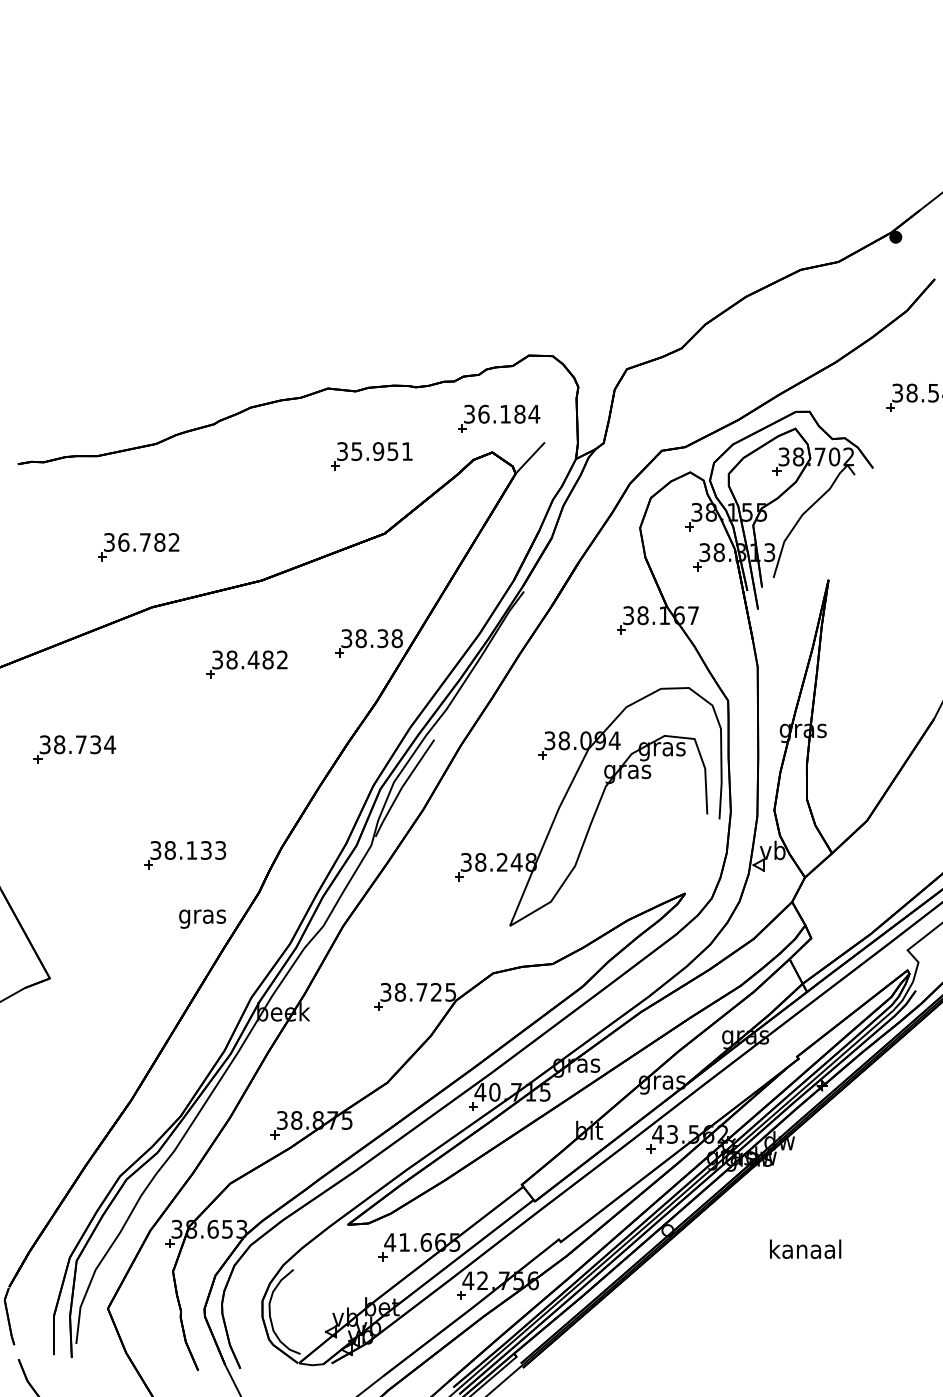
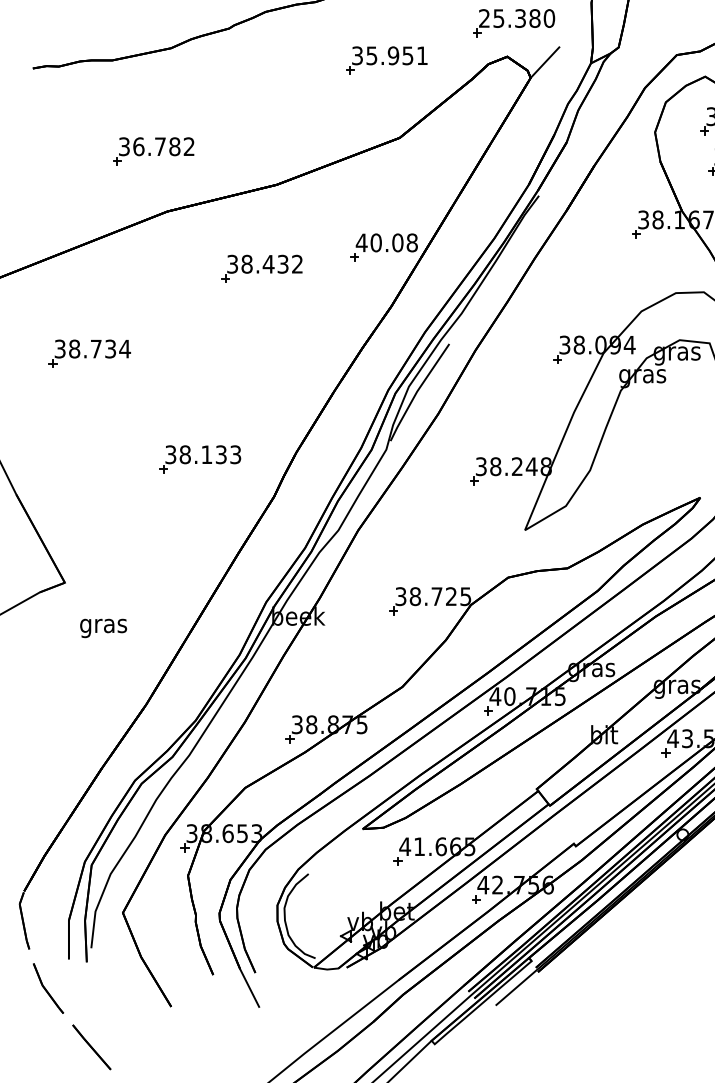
text: (502, 413) -> (517, 17), 36.184 -> 25.380
text: (364, 638) -> (379, 242), 38.38 -> 40.08
text: (267, 659) -> (282, 263), 38.482 -> 38.432
text: (202, 918) -> (103, 627), moved

